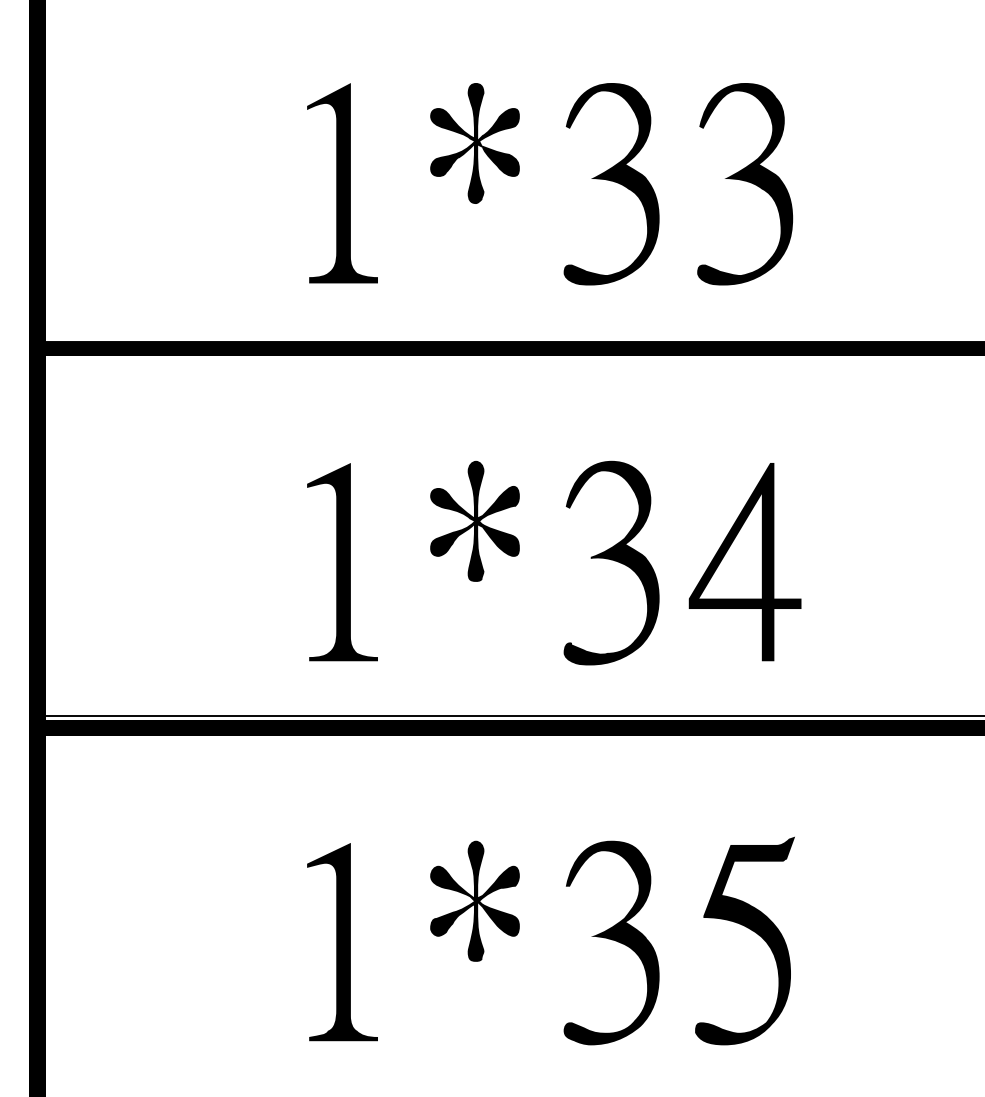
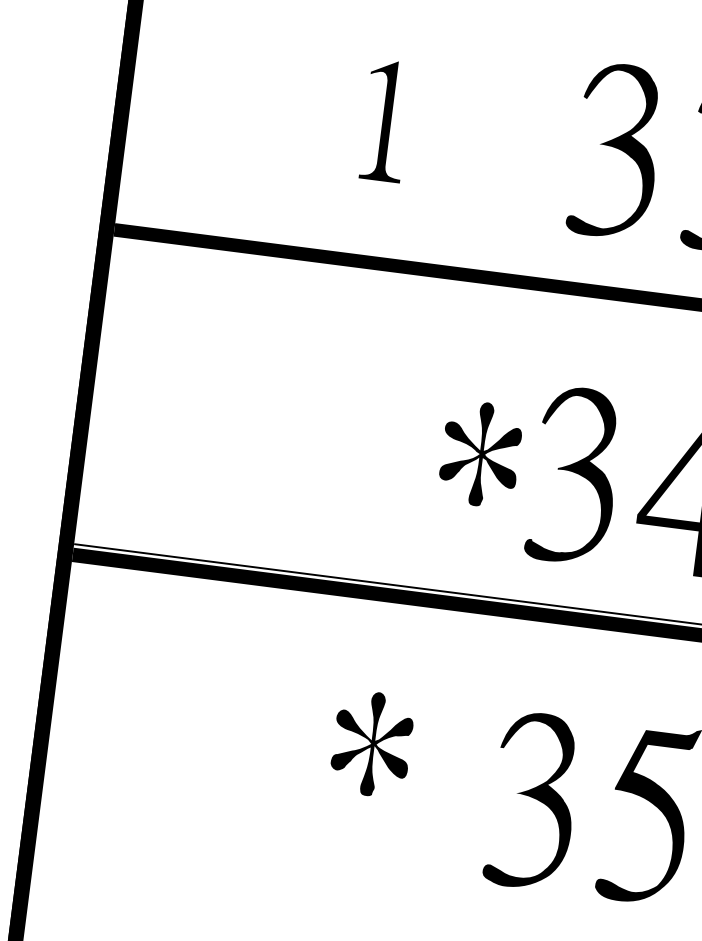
fill: (474, 143) -> (503, 101), removed
part: (342, 183) -> (386, 120), size x0.7
part: (474, 521) -> (480, 454), moved
part: (342, 562) -> (344, 445), removed
part: (474, 900) -> (371, 743), moved
fill: (342, 941) -> (303, 770), removed

